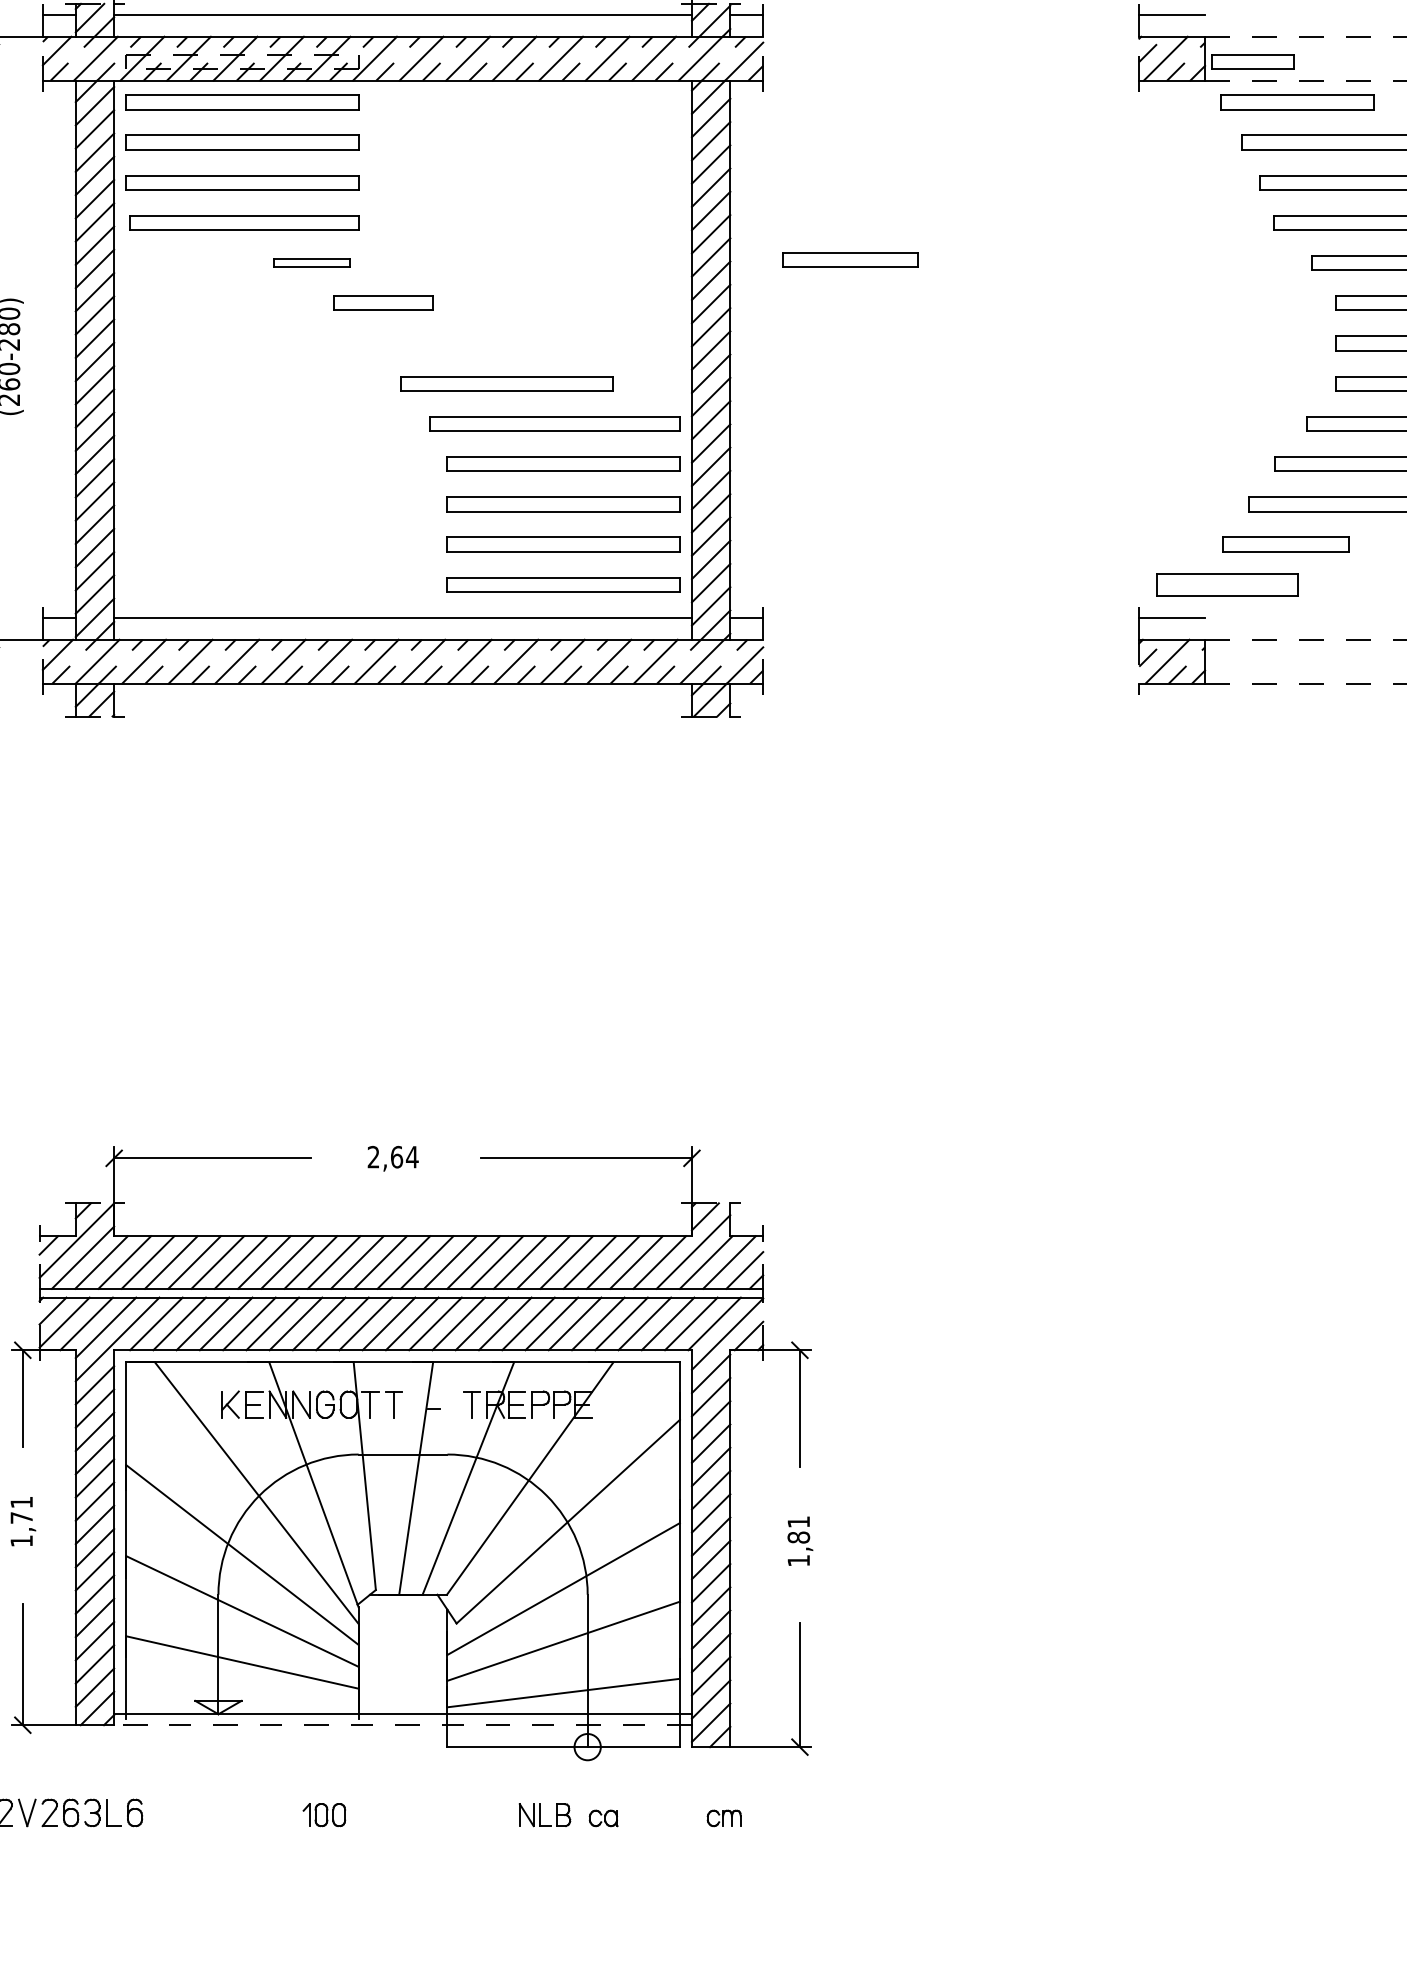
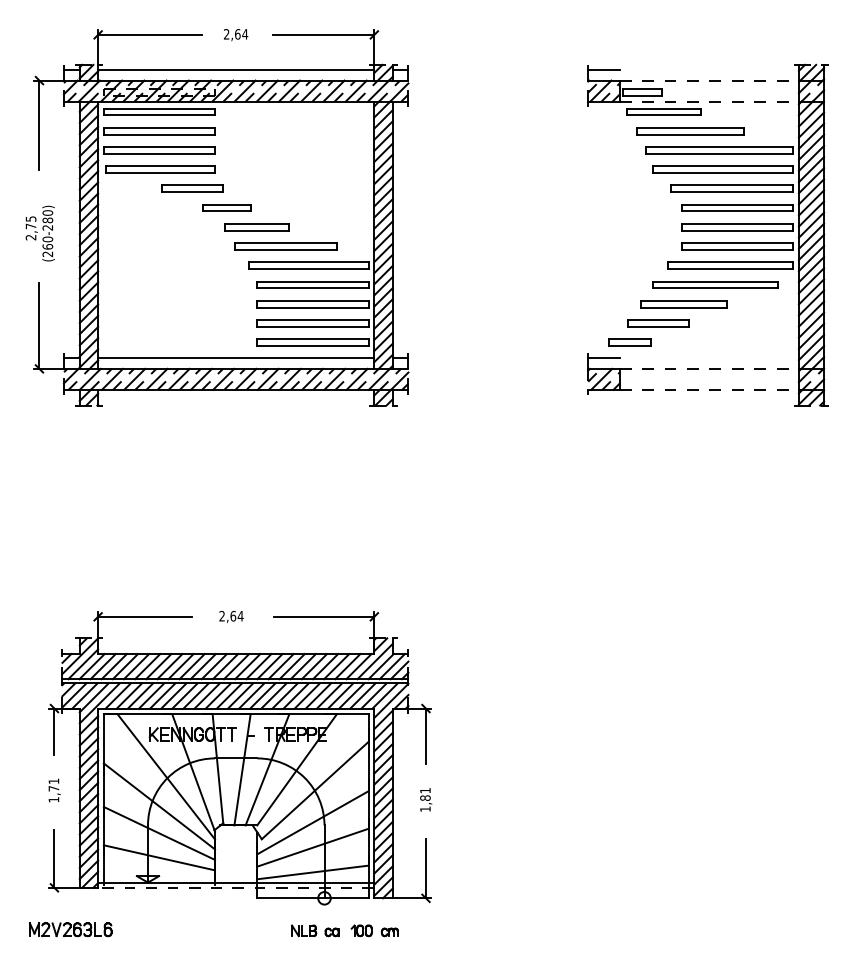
part: (849, 260) -> (256, 227), moved
part: (311, 262) -> (192, 188), size x1.67
part: (1225, 584) -> (629, 342), size x0.62
part: (324, 1814) -> (361, 930), moved

